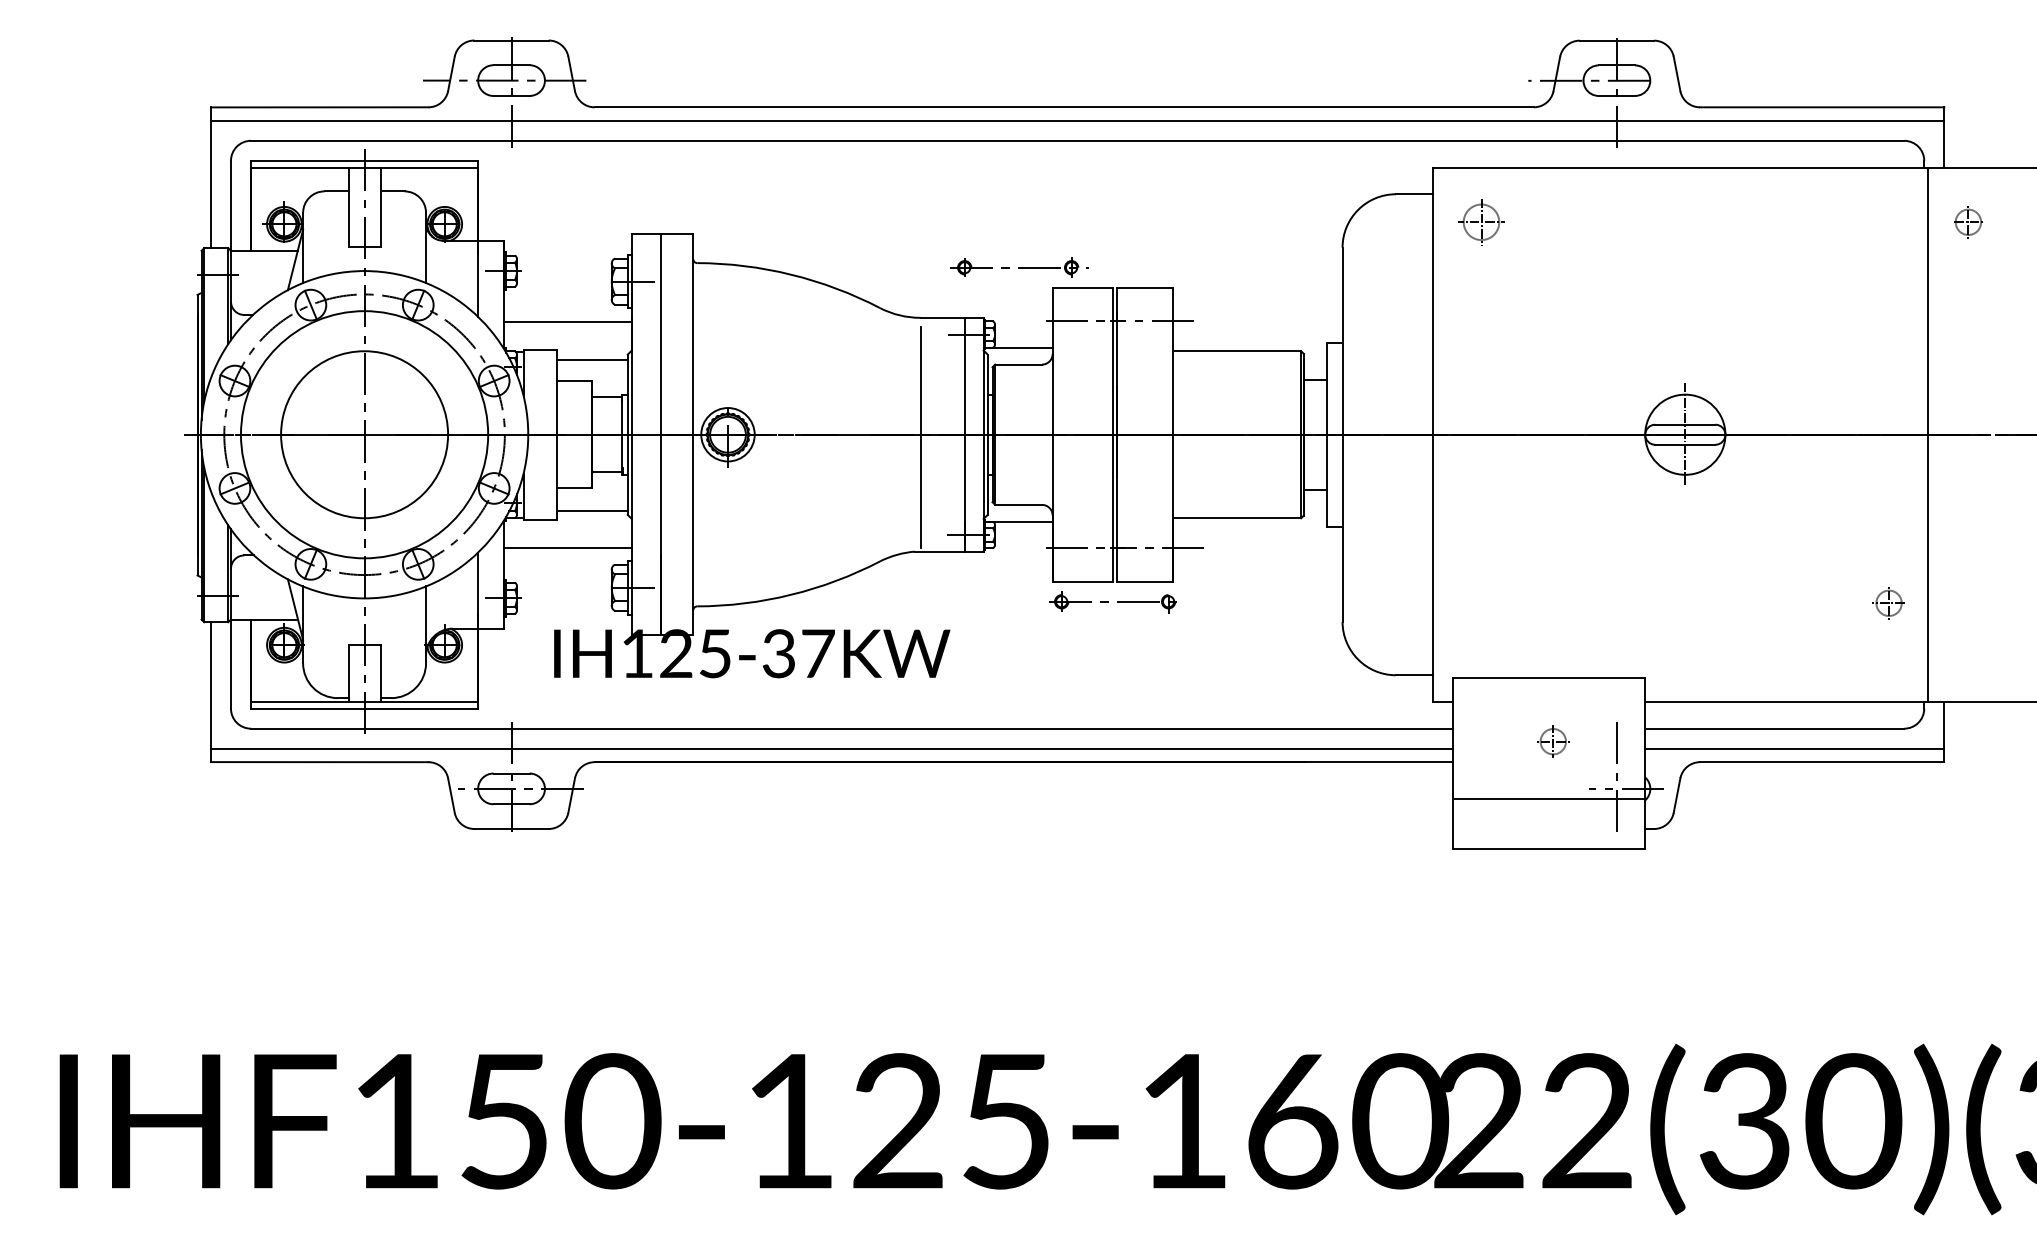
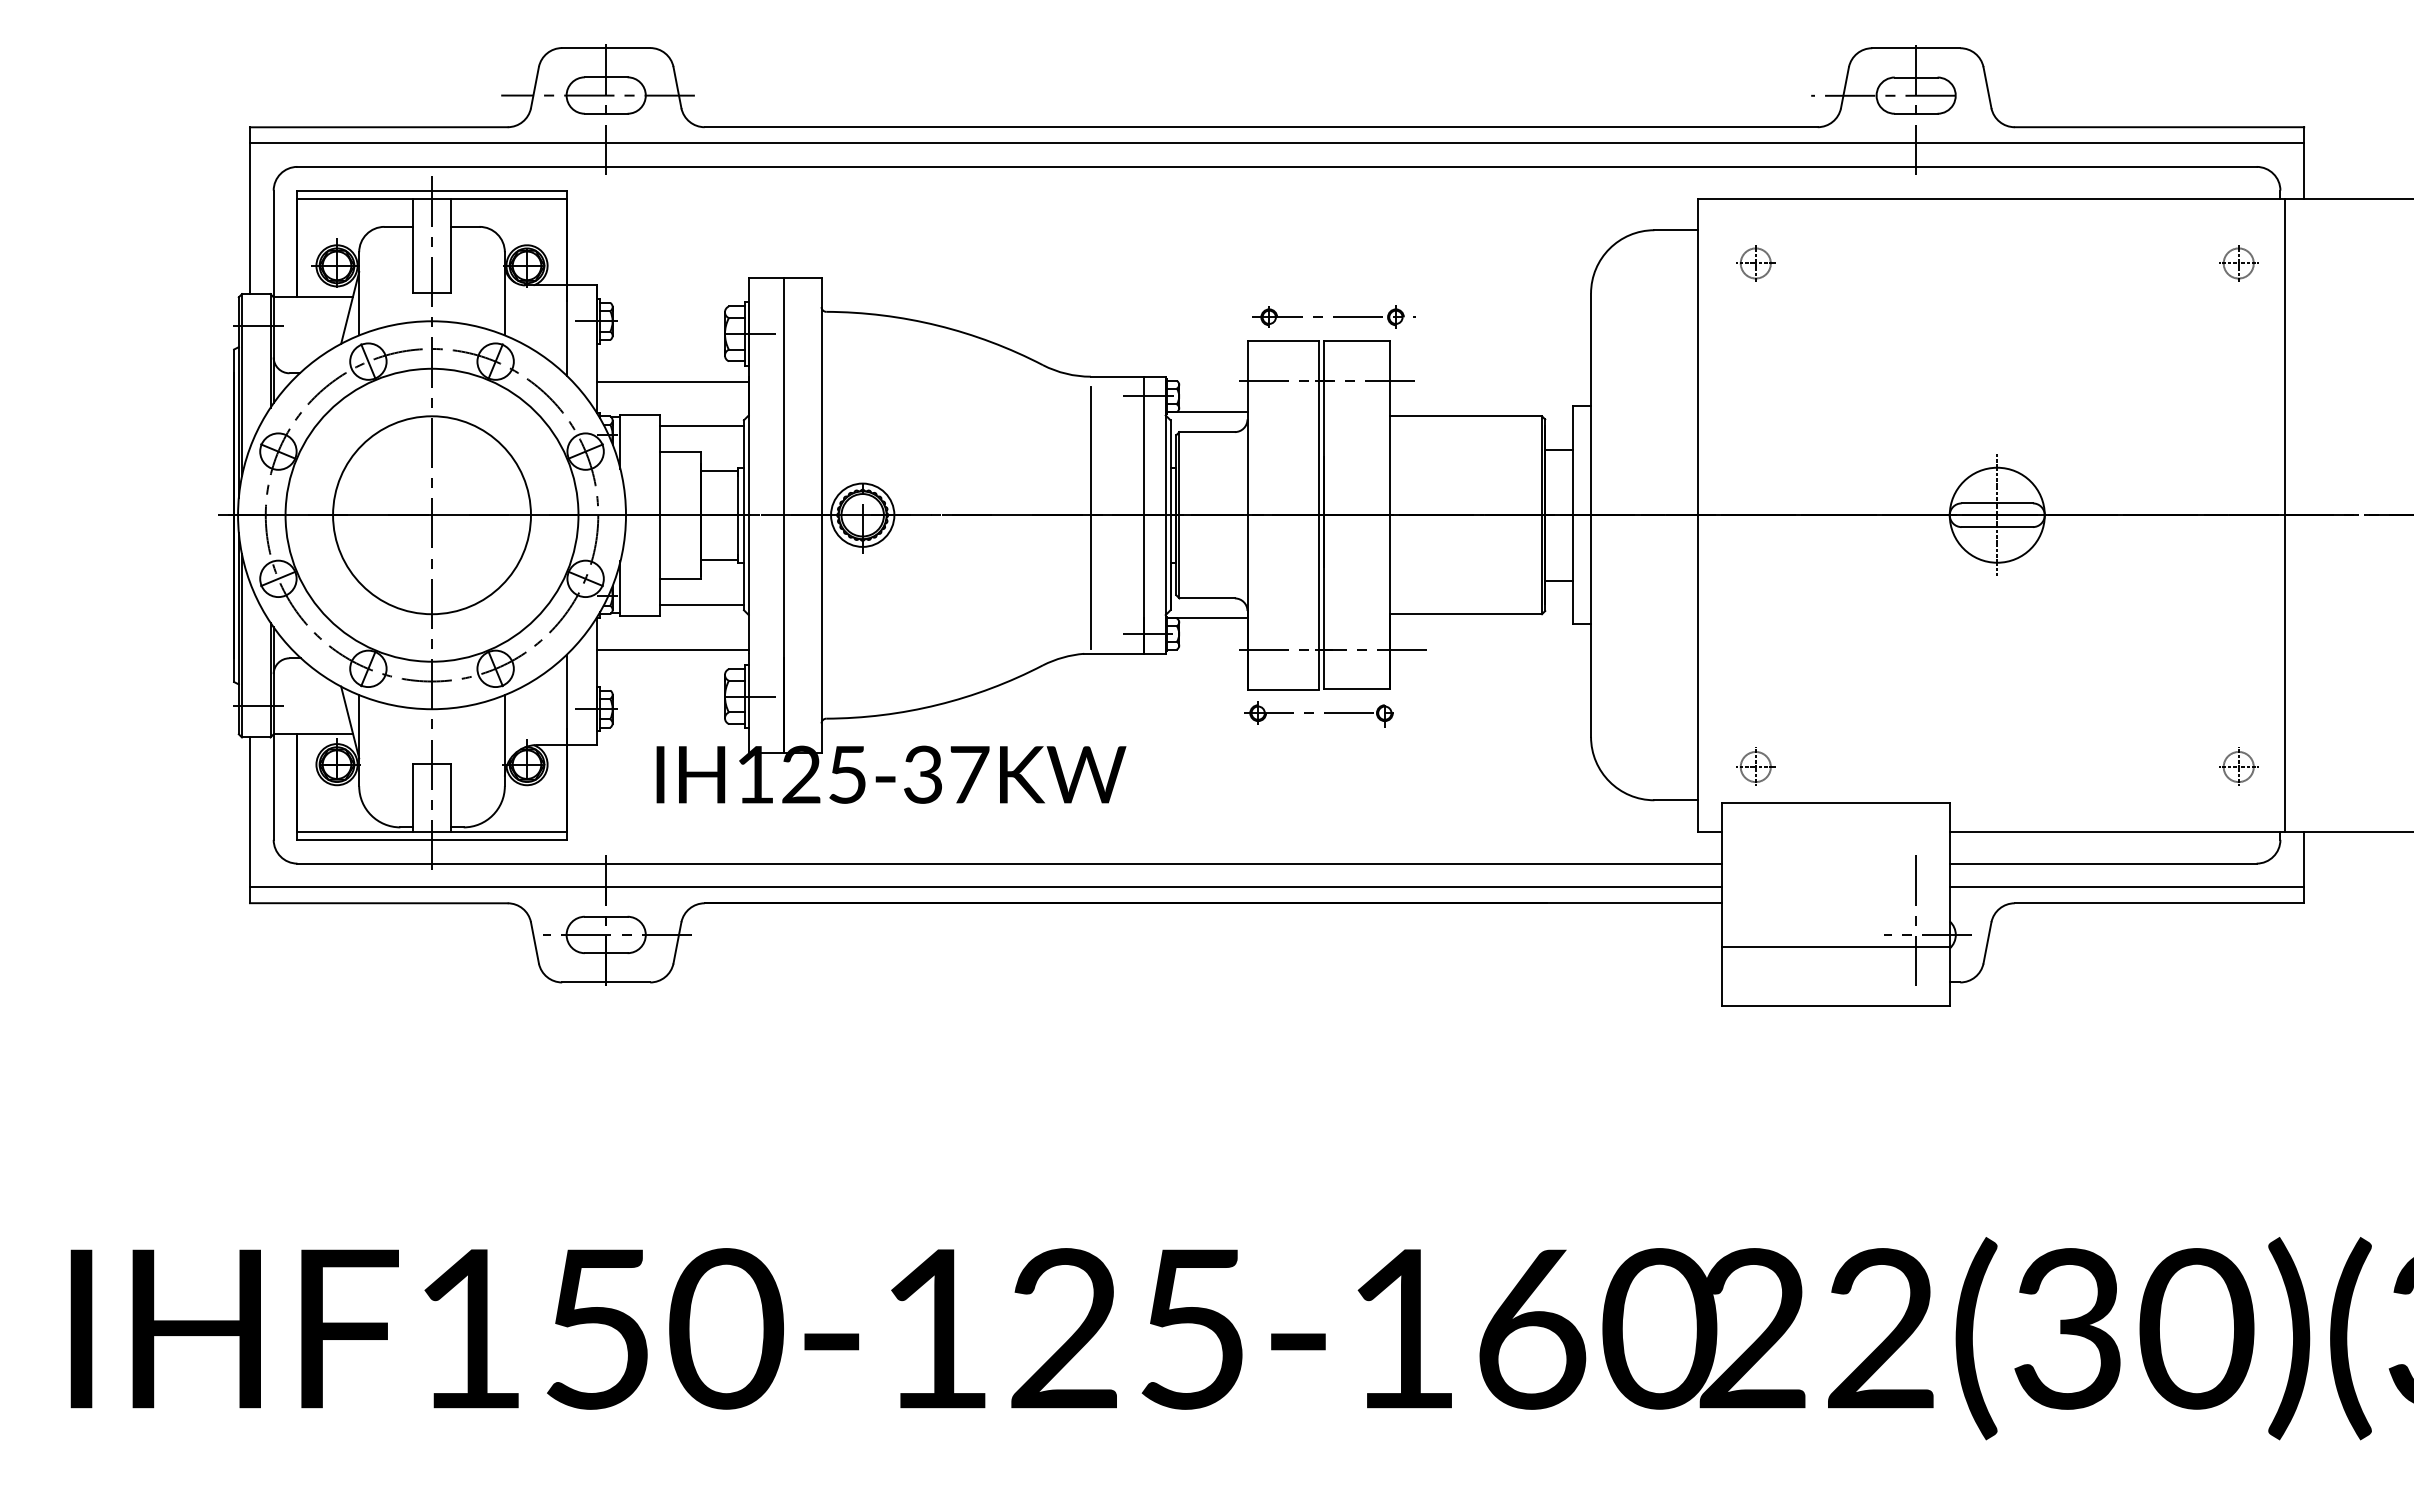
part: (1481, 222) -> (1755, 263), size x0.71
part: (1968, 222) -> (2238, 263), moved
part: (1018, 267) -> (1333, 316), moved
part: (1888, 602) -> (2238, 766), moved
part: (1553, 741) -> (1755, 766), moved

